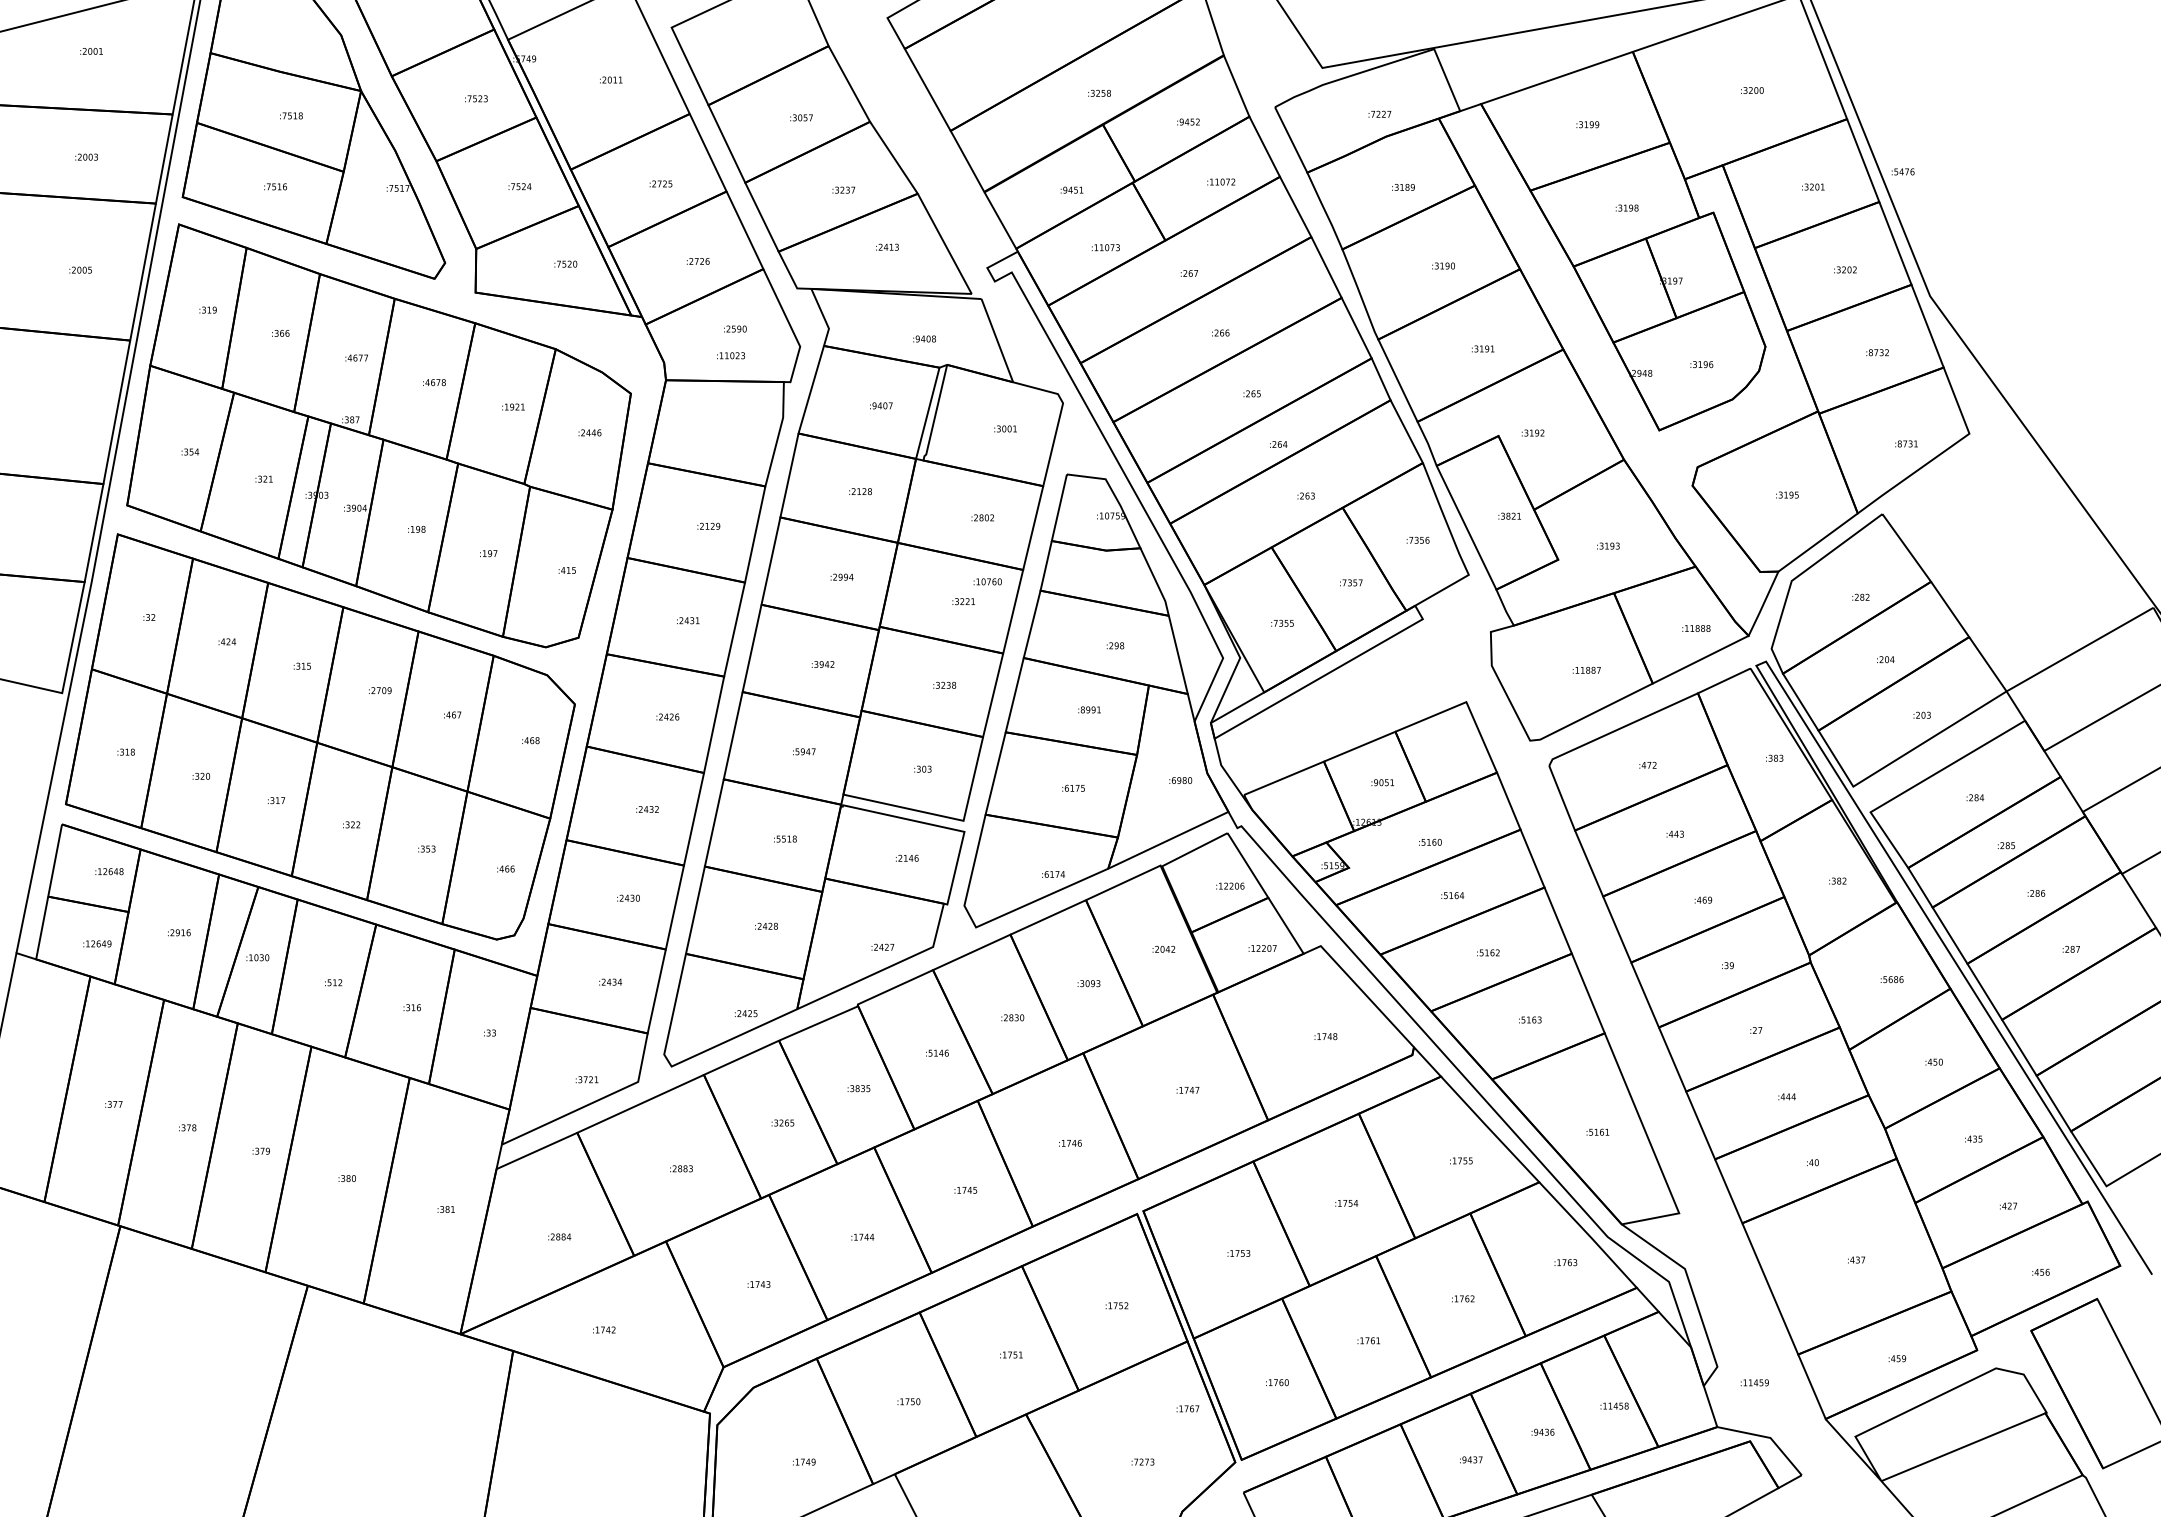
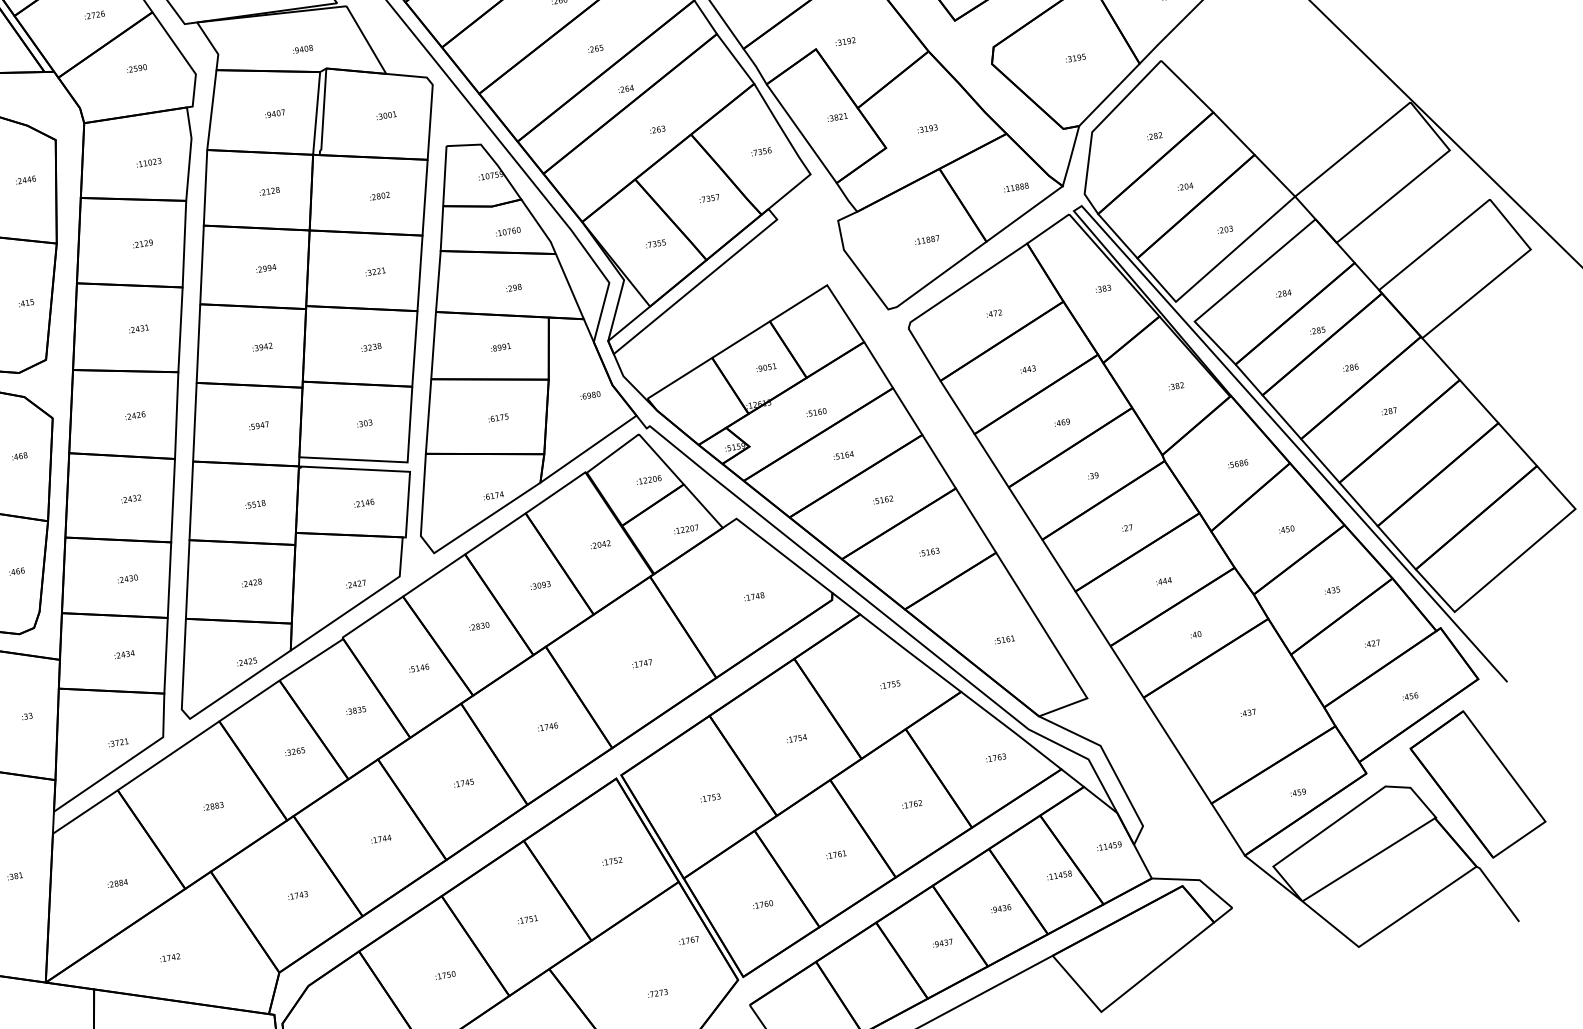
text: (730, 355) -> (148, 162), moved
text: (987, 581) -> (507, 231), moved
text: (1754, 1382) -> (1108, 845), moved

